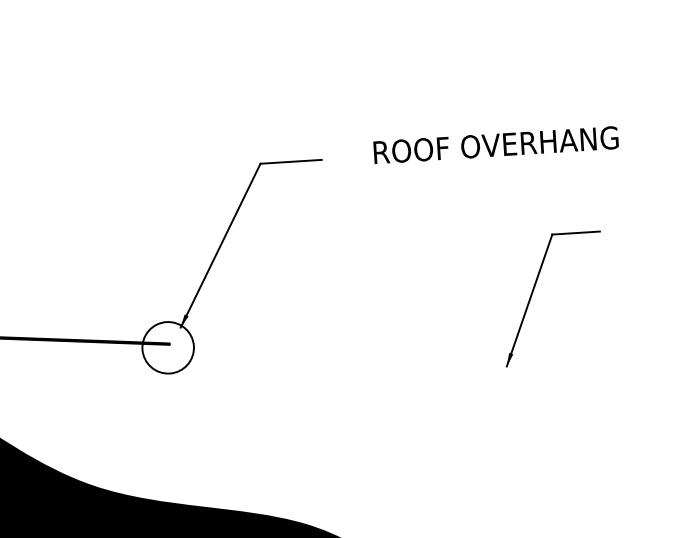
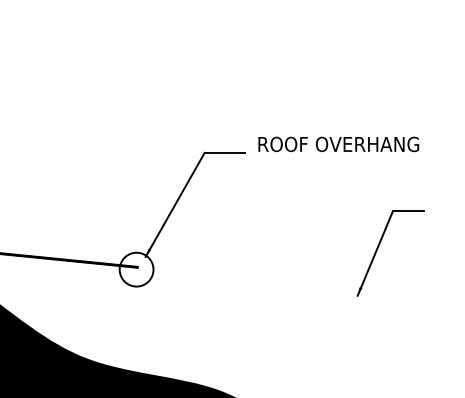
text: (495, 145) -> (338, 144), moved

